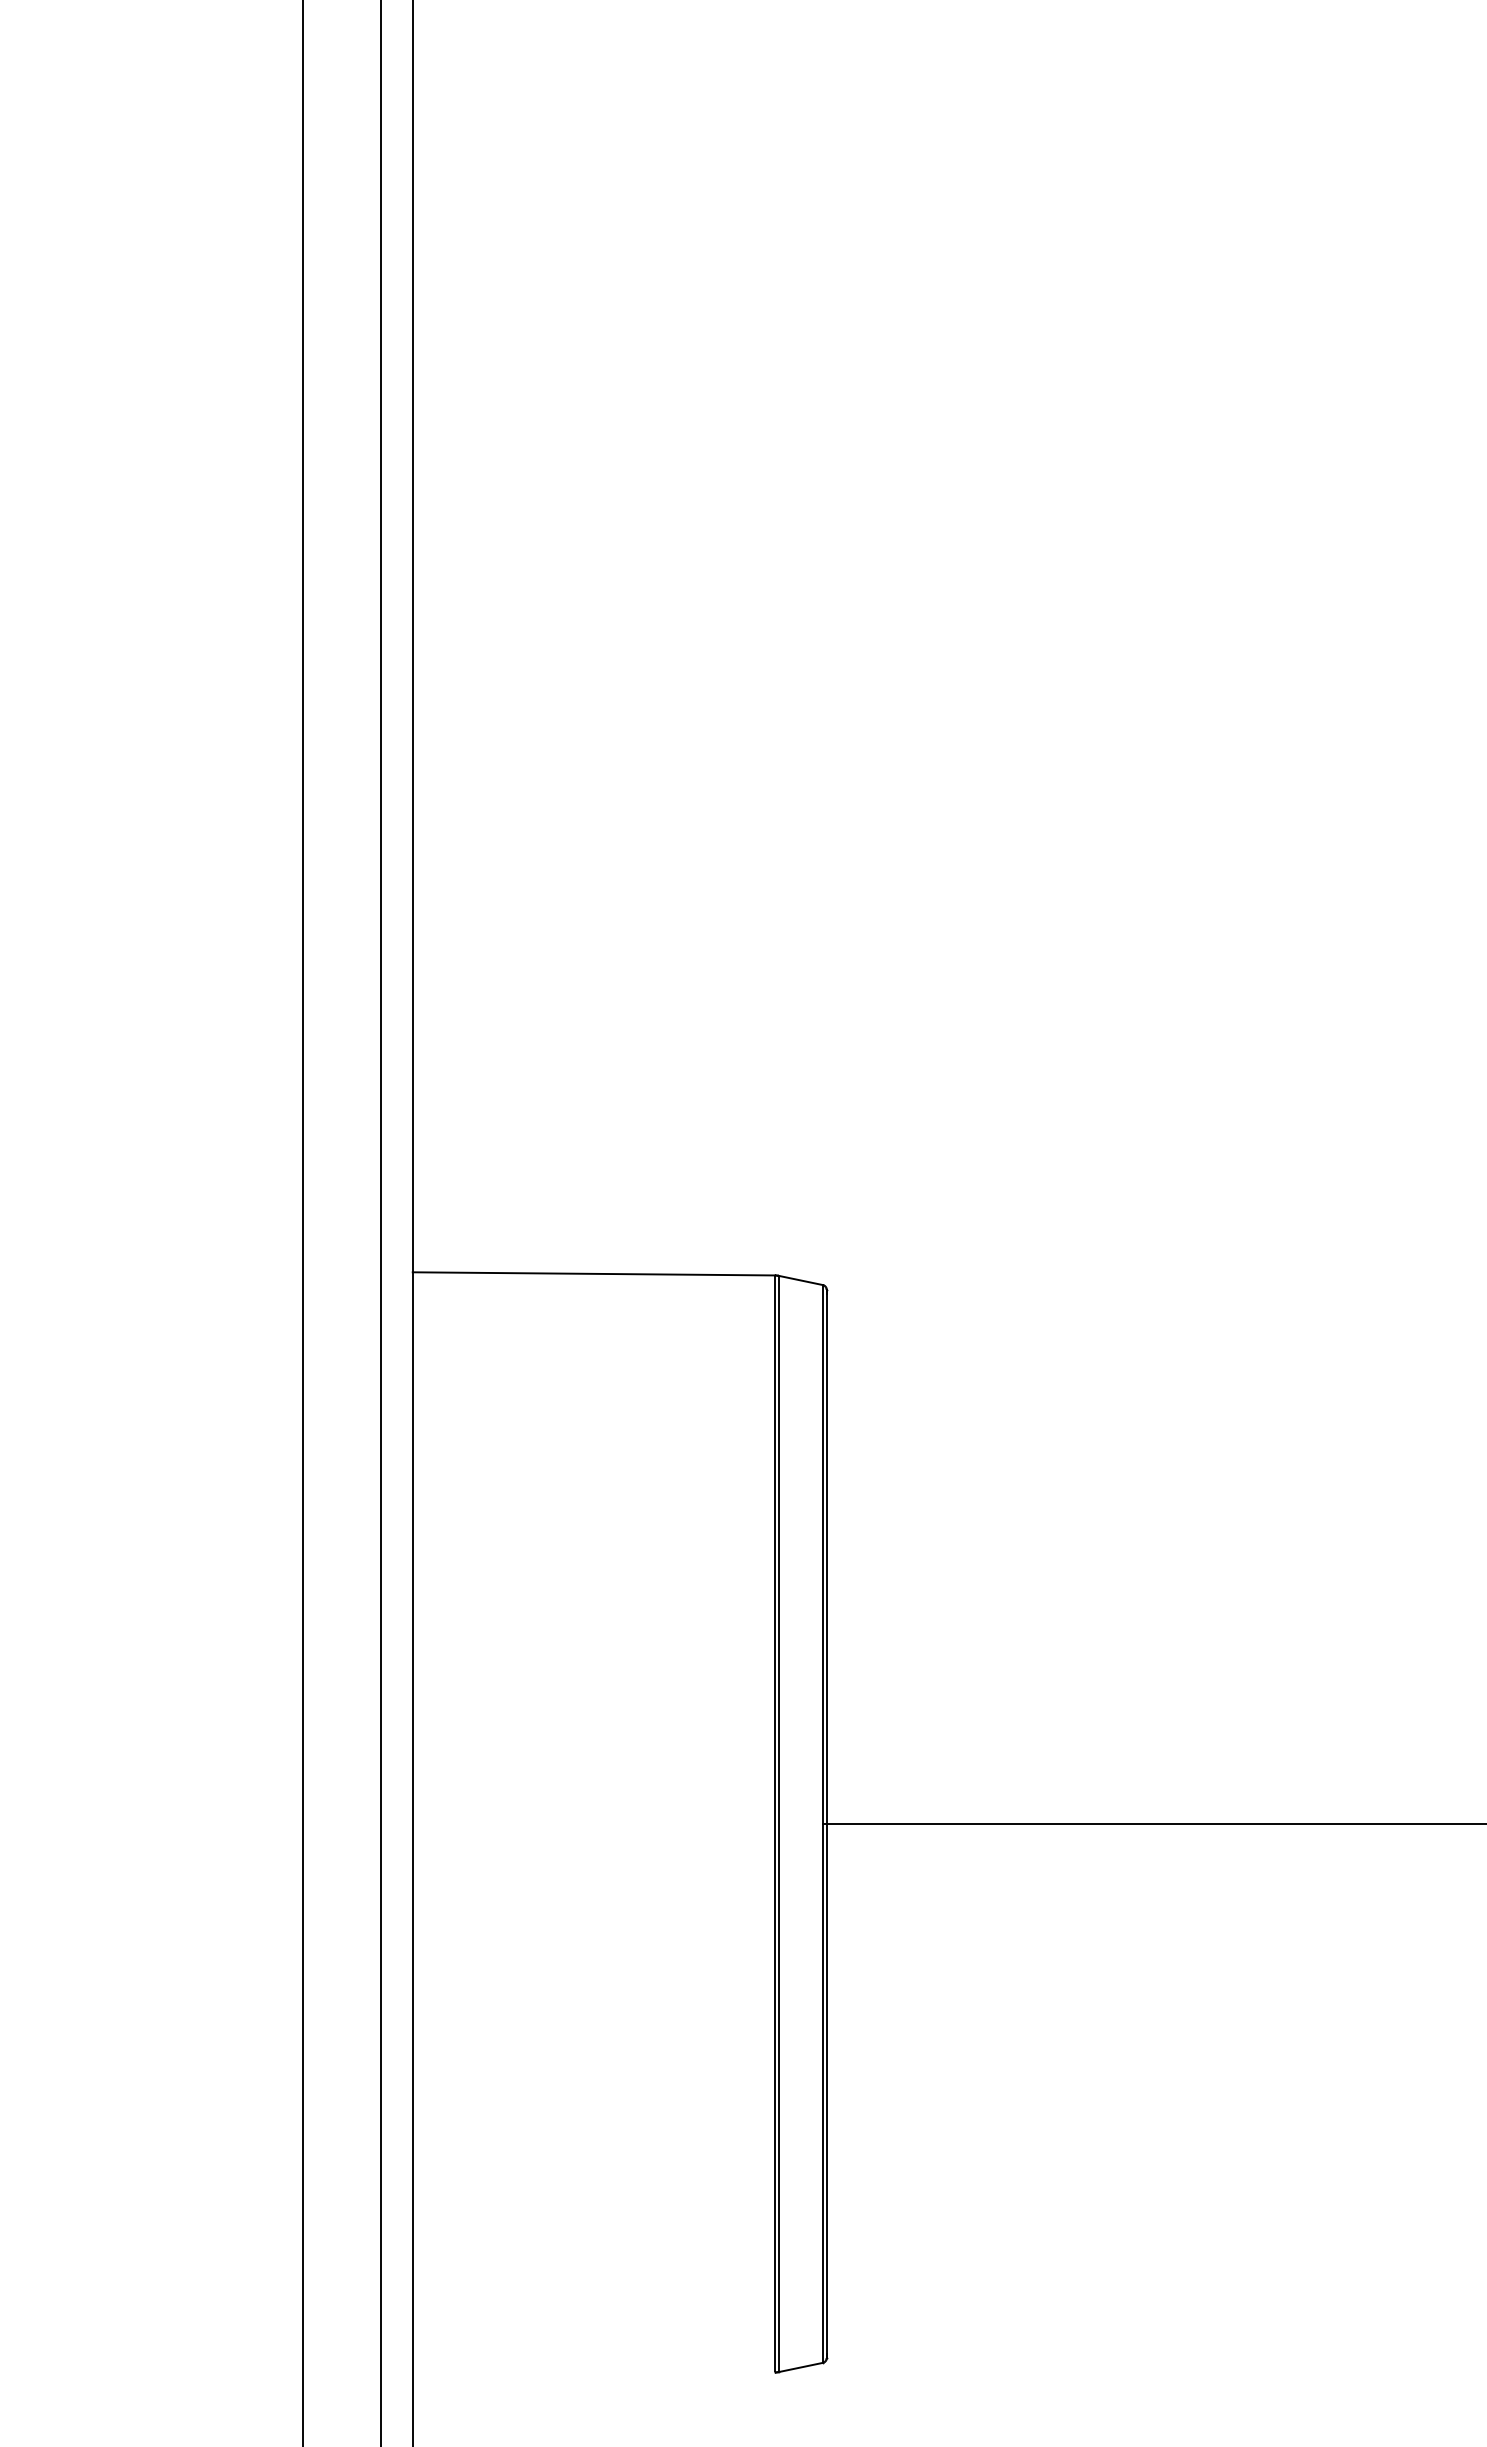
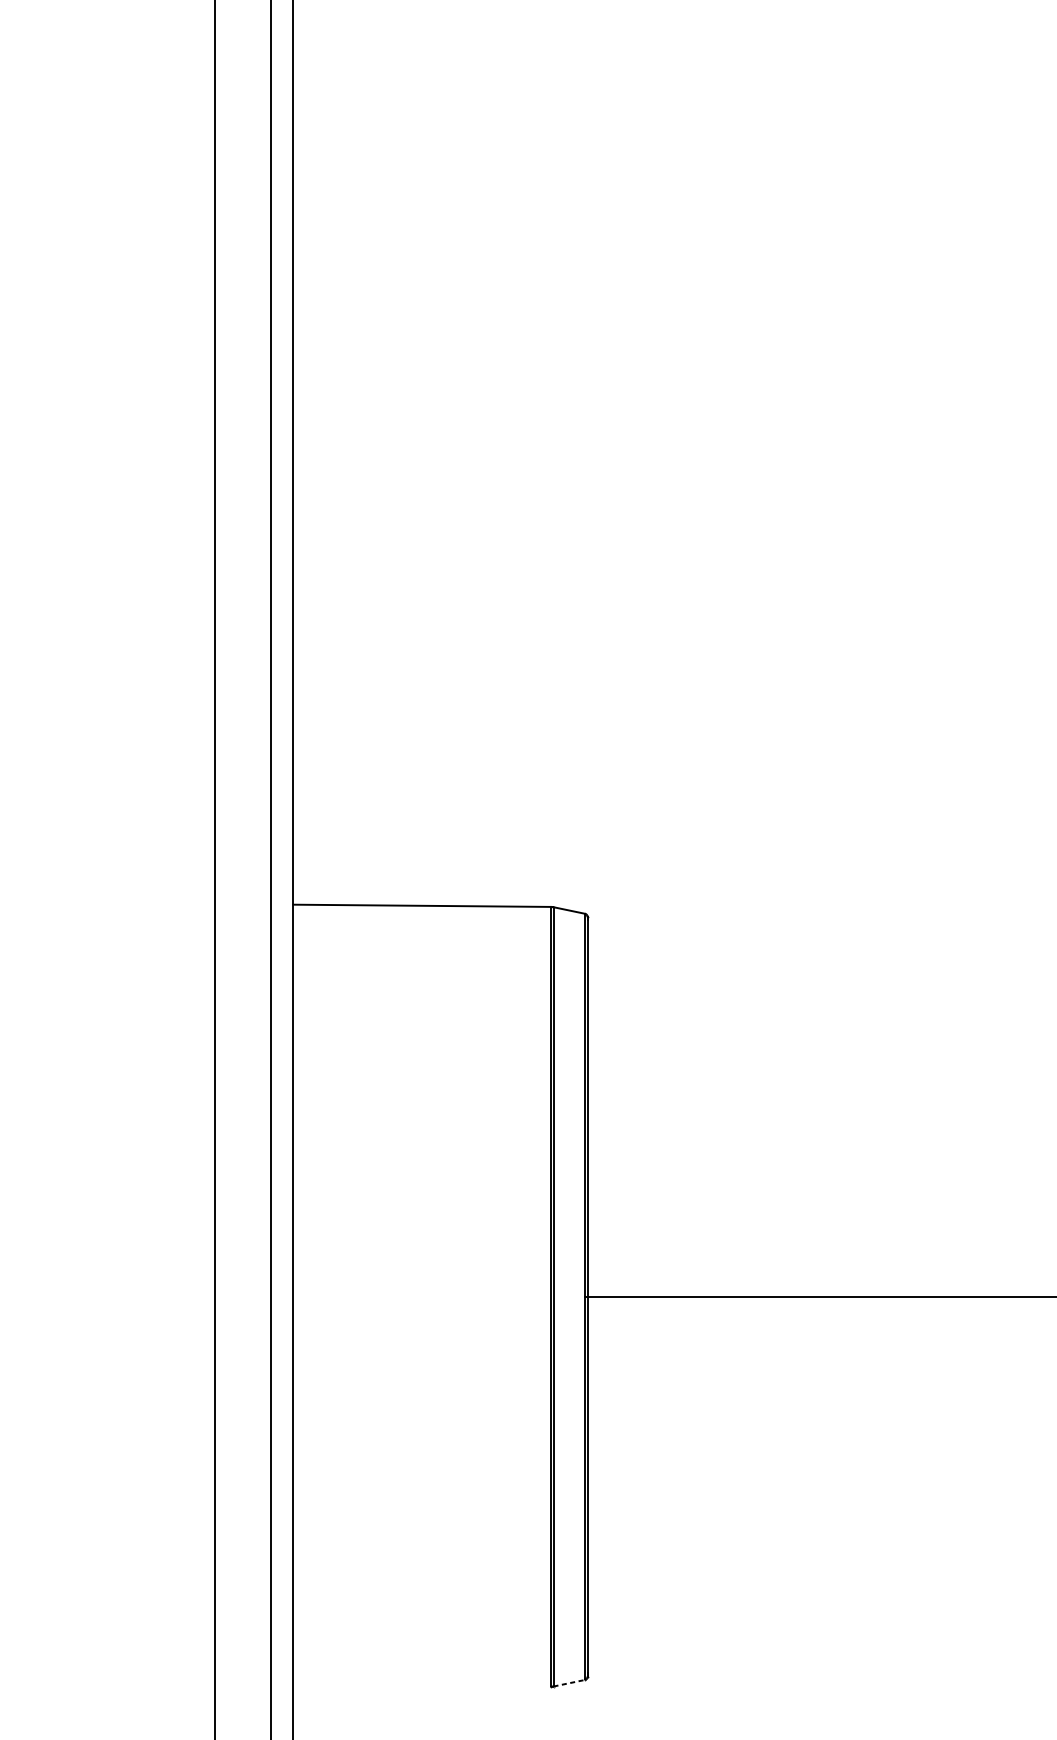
line: (800, 2367) -> (569, 1683), solid -> dashed

